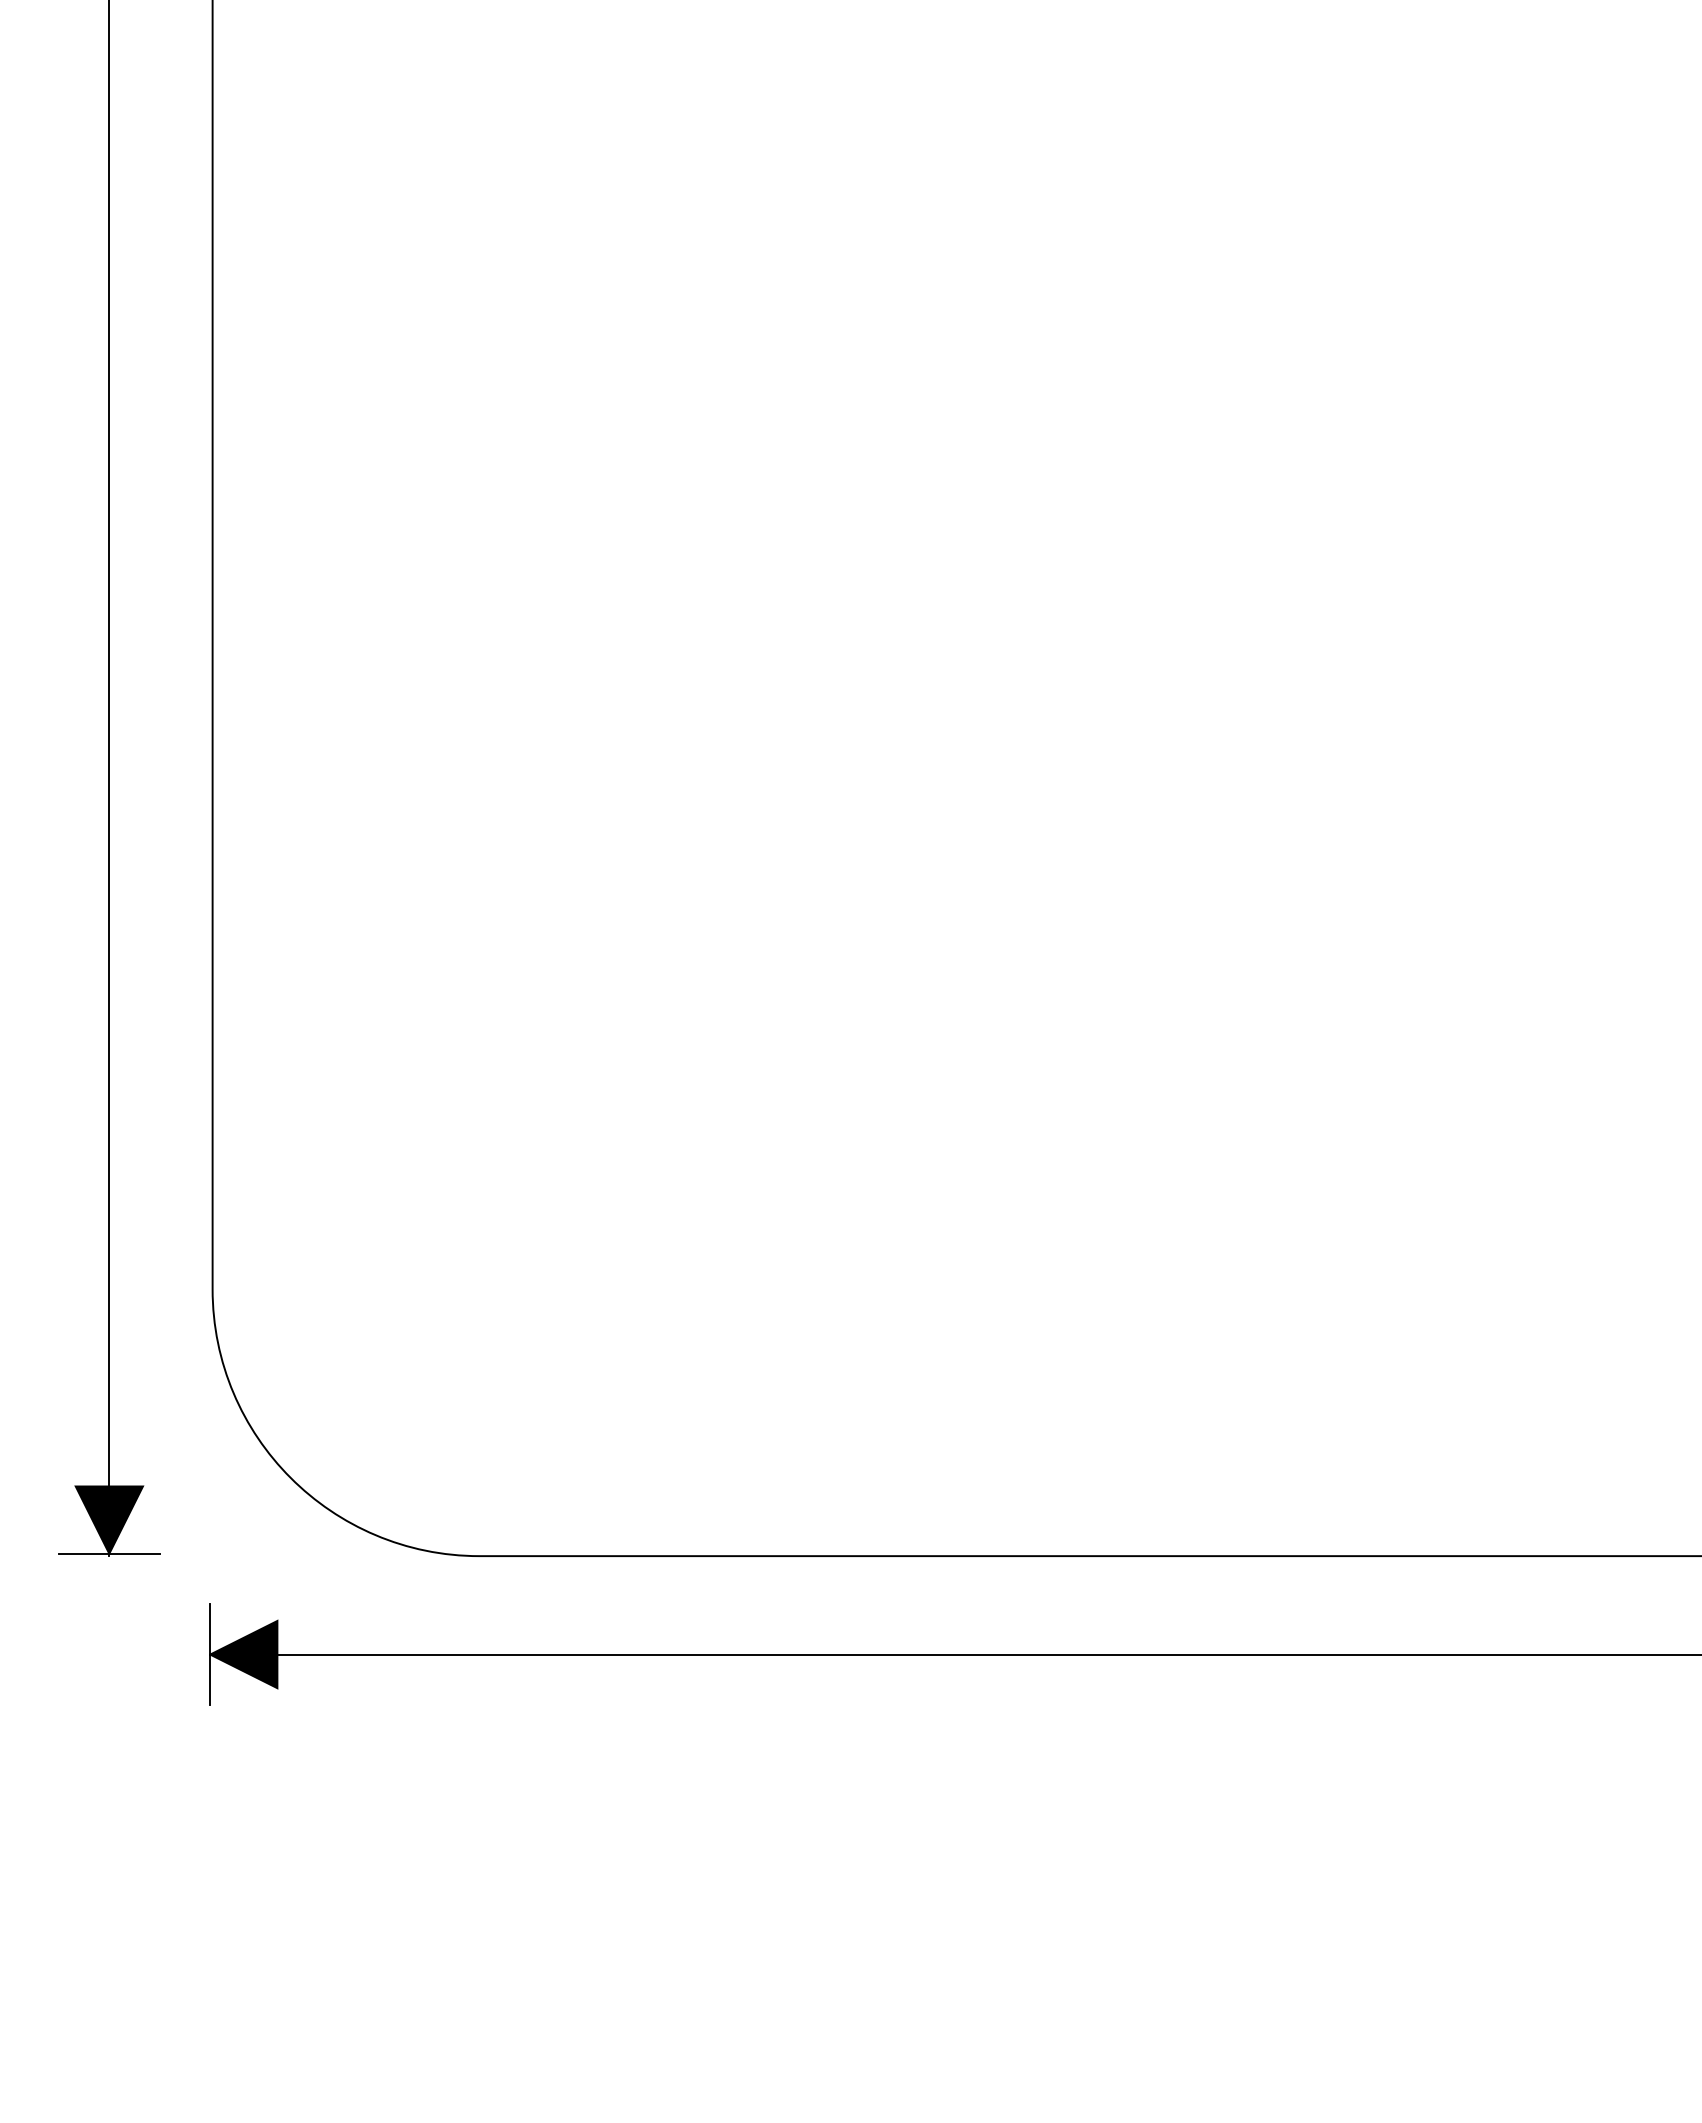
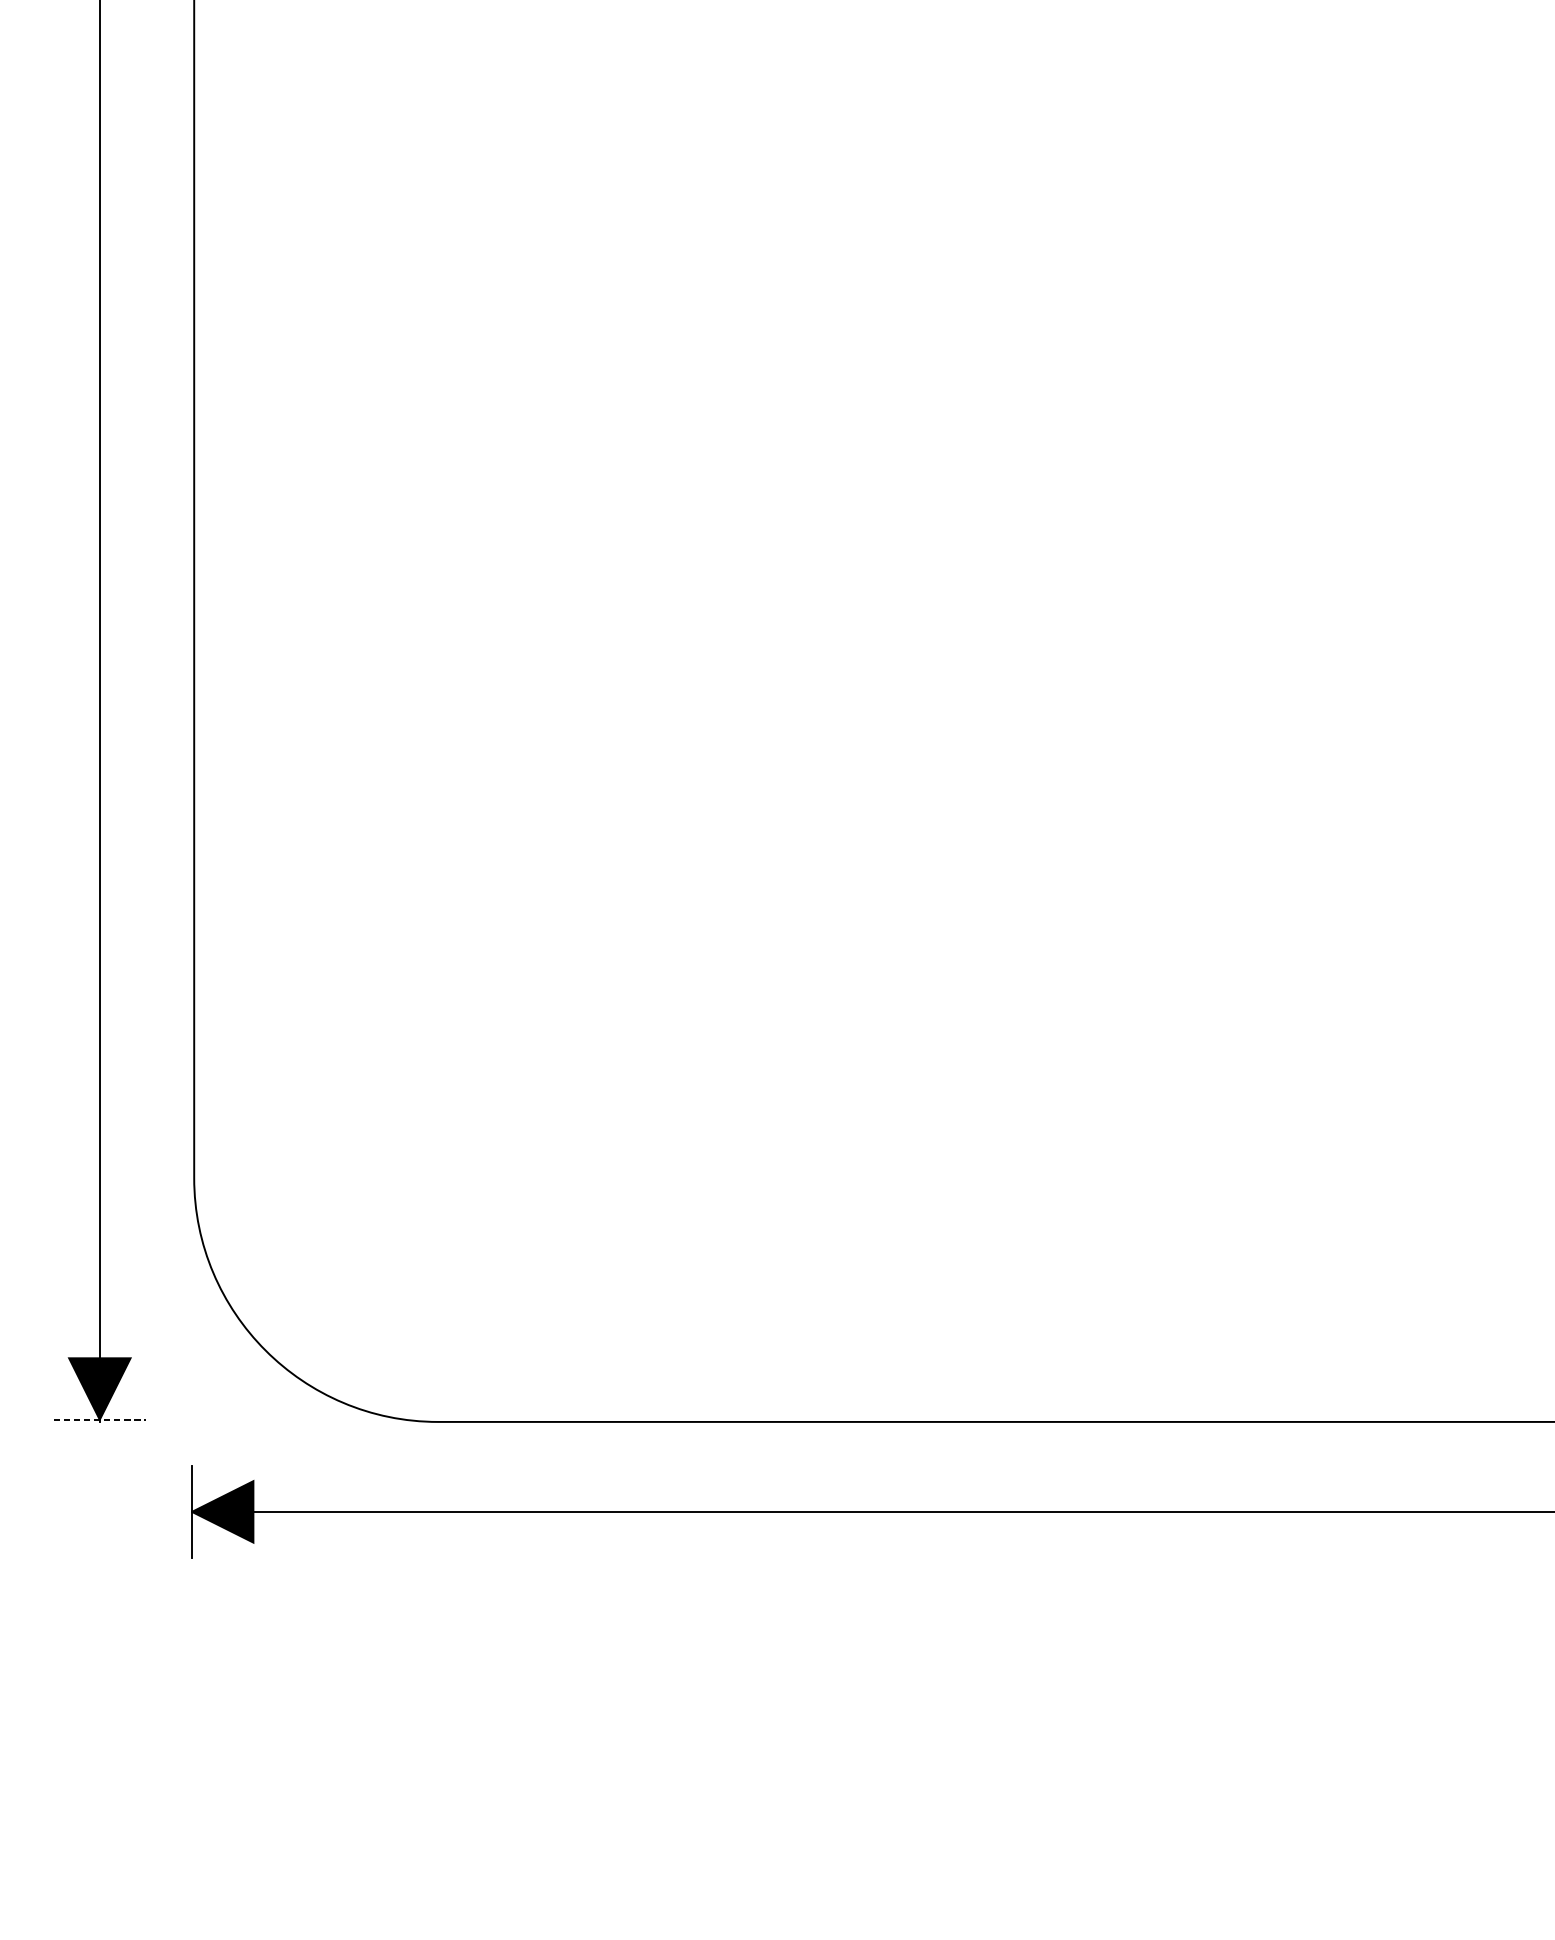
line: (109, 1553) -> (99, 1419), solid -> dashed

